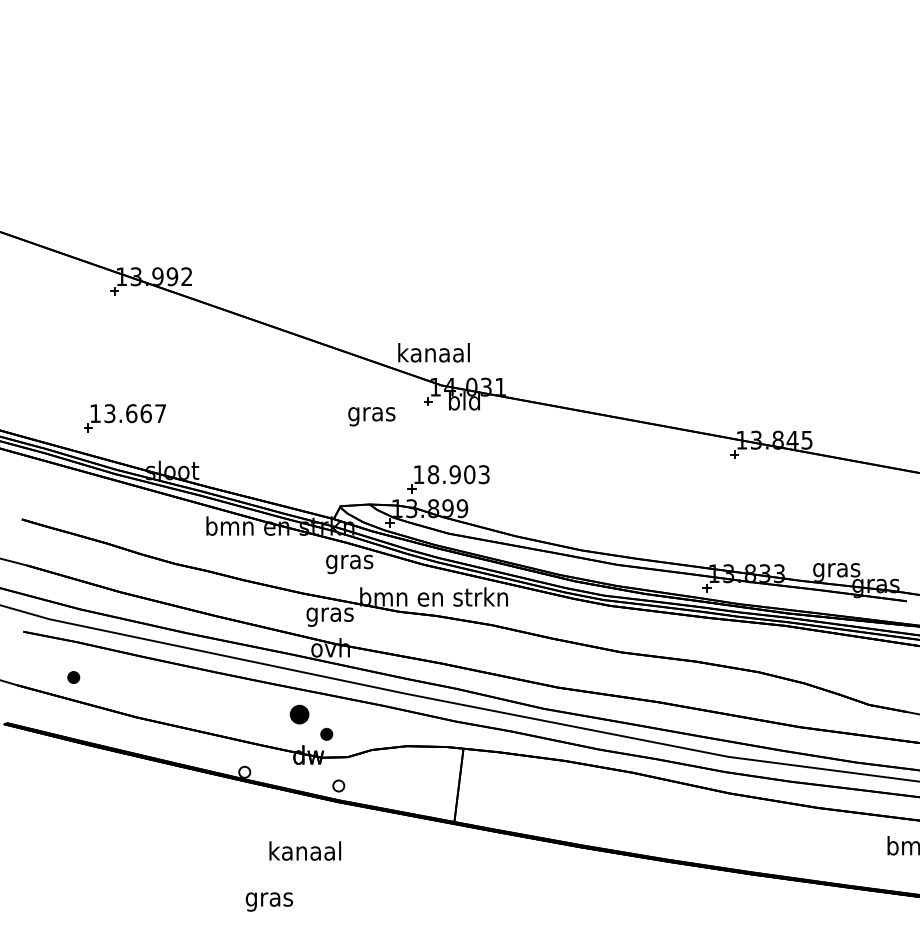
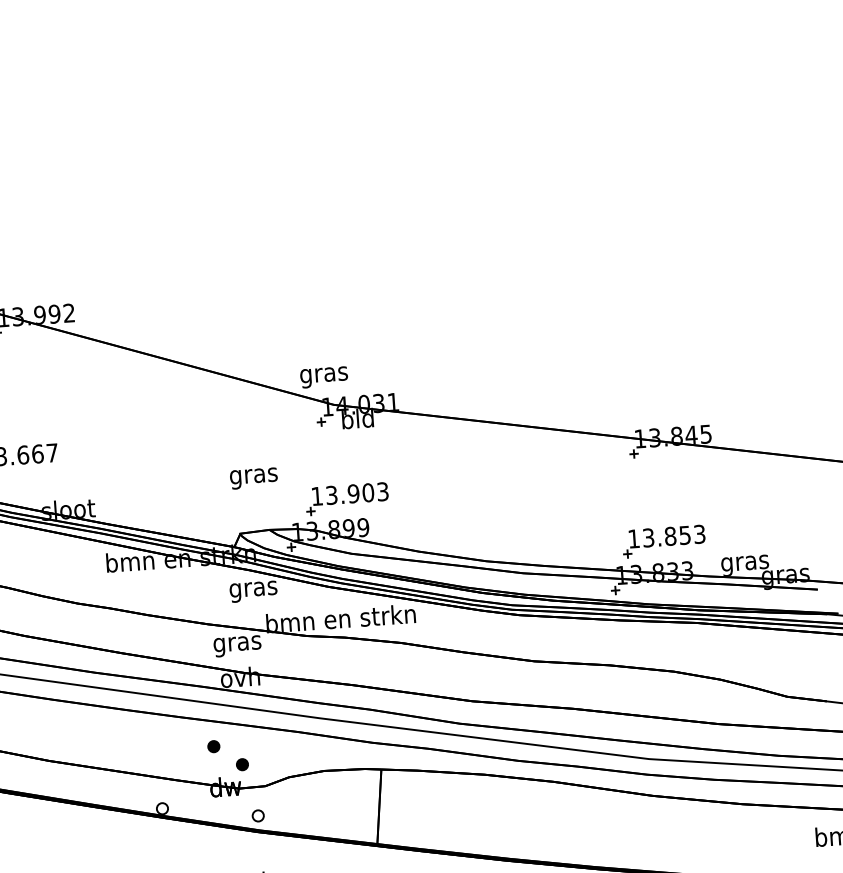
text: (433, 355) -> (323, 375), kanaal -> gras
text: (371, 416) -> (253, 478), moved
text: (433, 474) -> (331, 495), 18.903 -> 13.903
part: (758, 543) -> (664, 541), added
part: (299, 714) -> (213, 746), size x0.62

